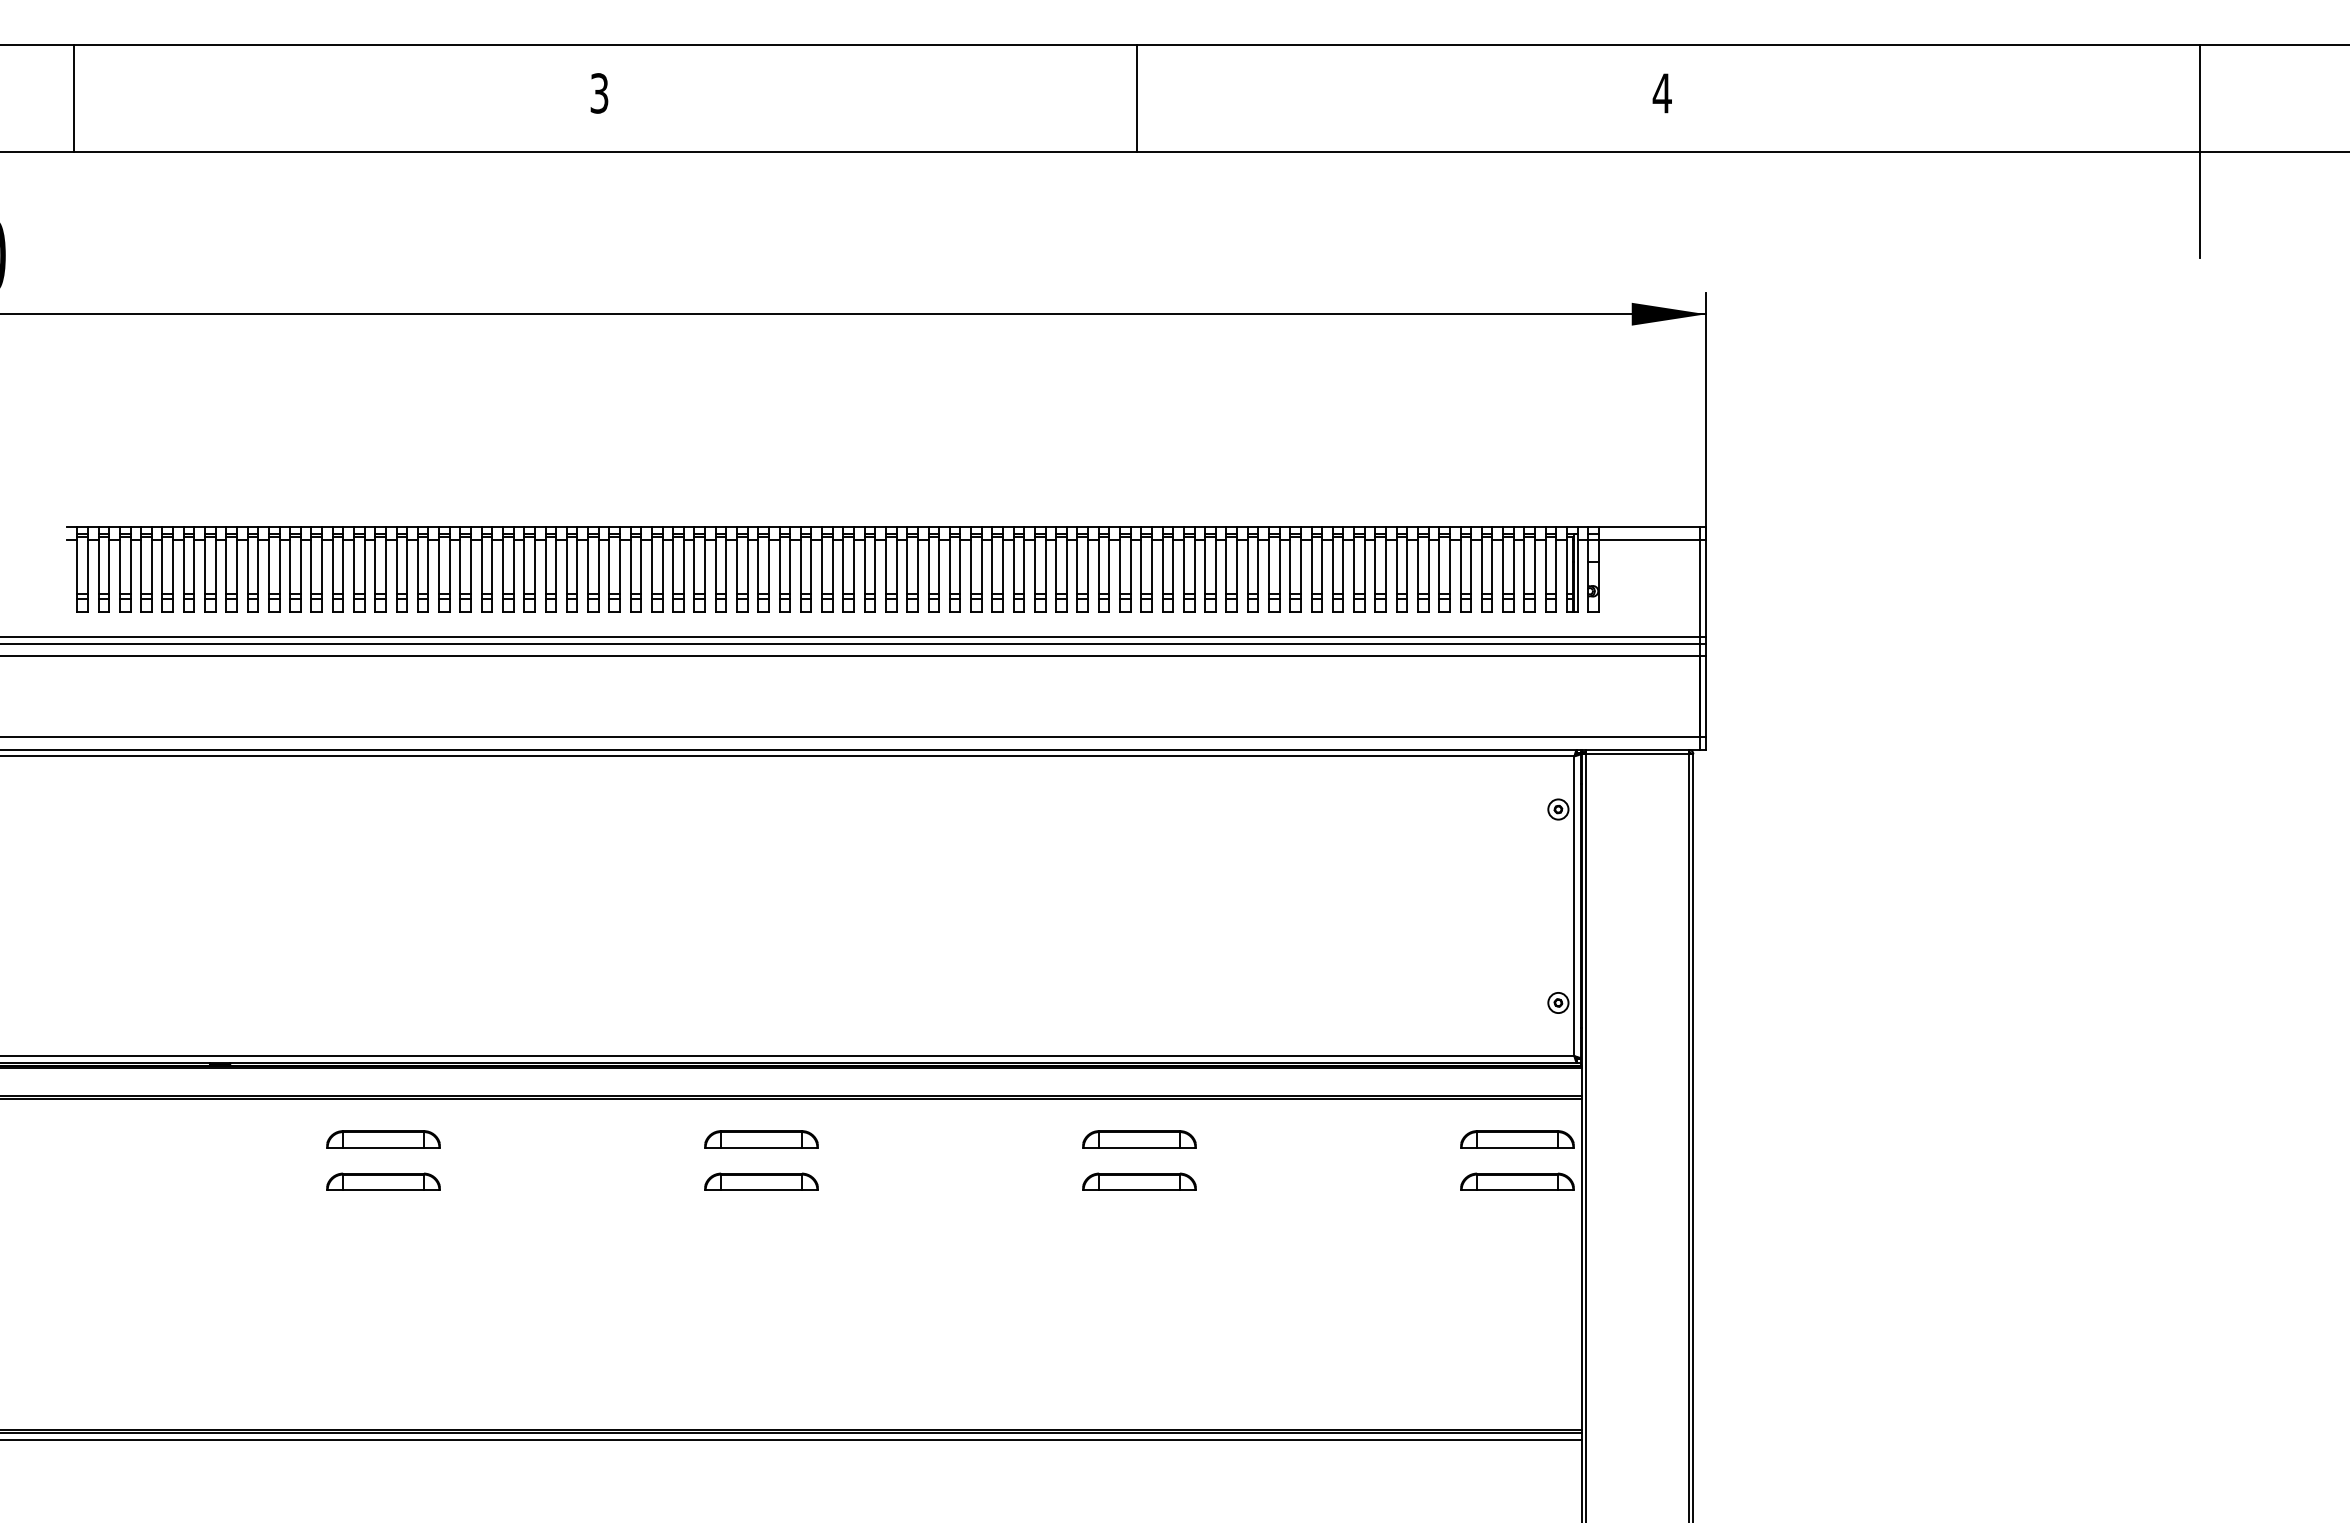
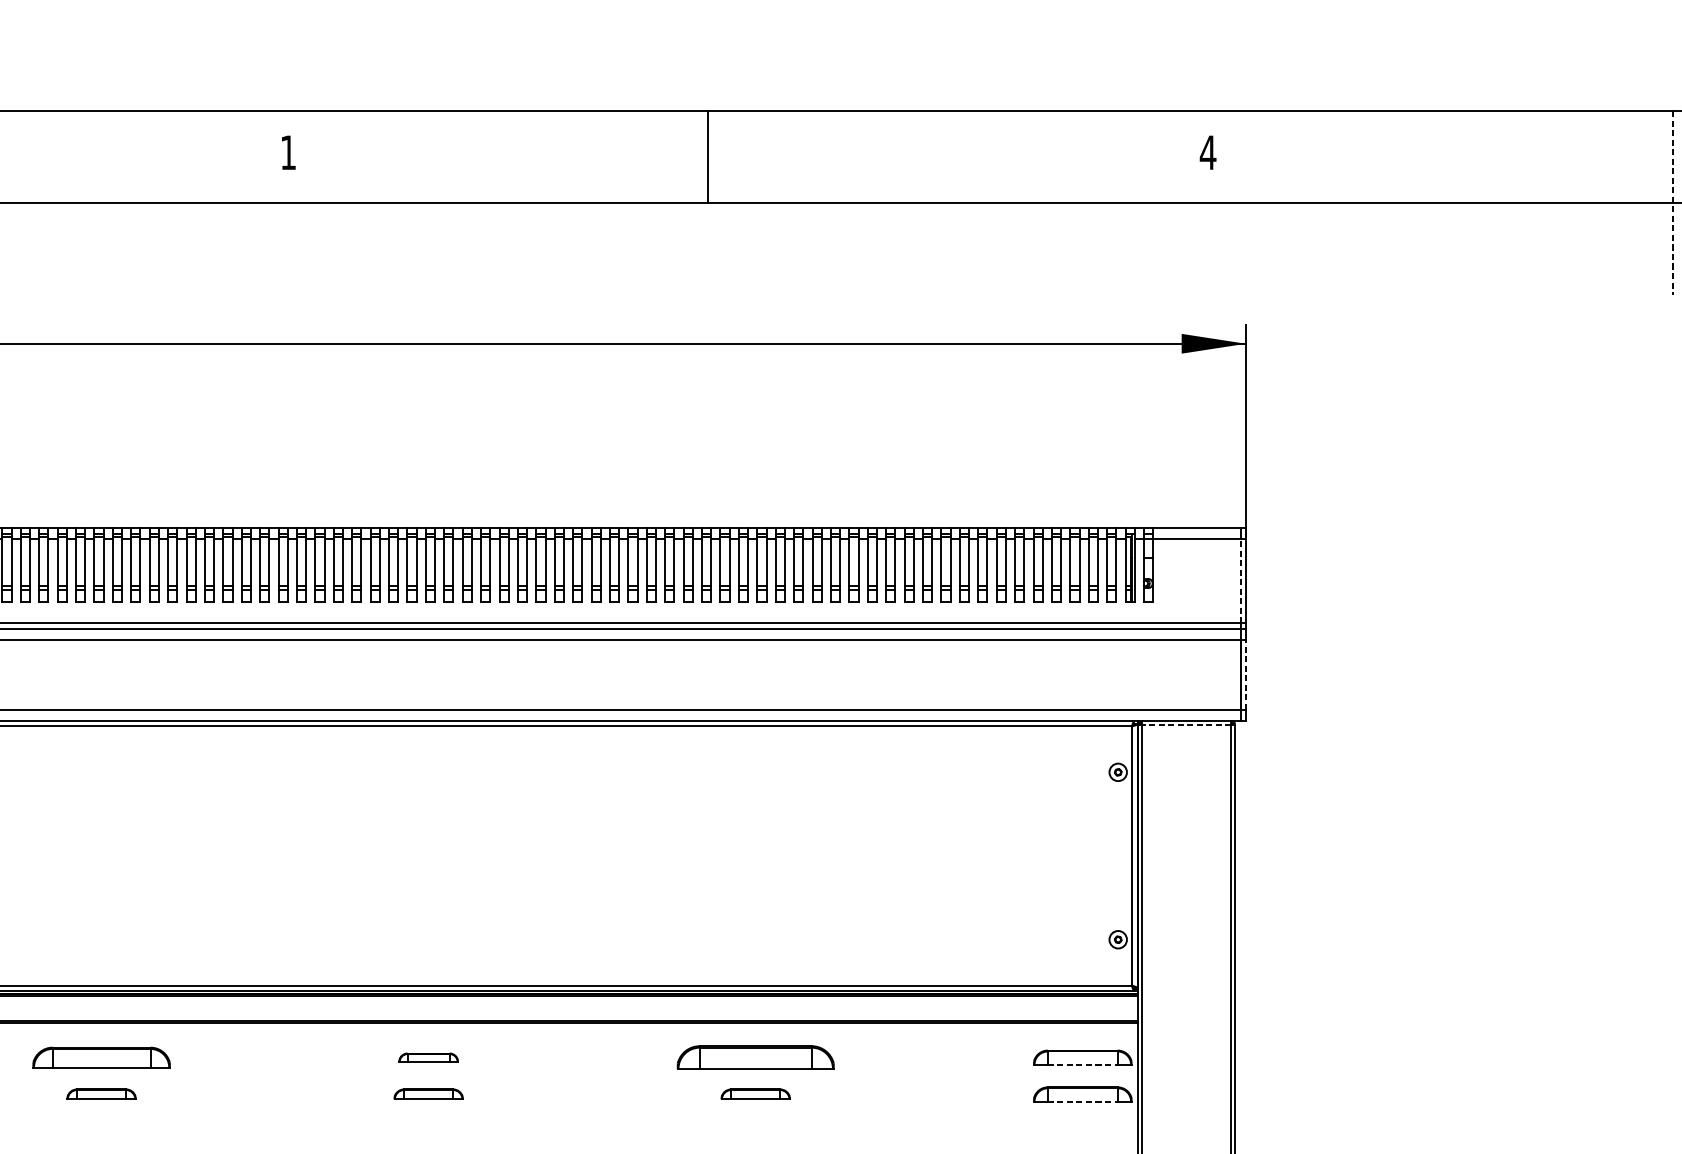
text: (599, 93) -> (288, 152), 3 -> 1
line: (1137, 98) -> (708, 157), moved
line: (2200, 152) -> (1673, 203), solid -> dashed
line: (1699, 588) -> (1240, 581), solid -> dashed
line: (1706, 696) -> (1246, 674), solid -> dashed
line: (1637, 754) -> (1186, 724), solid -> dashed
part: (383, 1139) -> (101, 1057), size x1.4
part: (761, 1139) -> (428, 1057), size x0.6
part: (1139, 1139) -> (755, 1057), size x1.6
line: (1518, 1147) -> (1083, 1064), solid -> dashed
part: (383, 1181) -> (101, 1094), size x0.7
part: (761, 1181) -> (428, 1094), size x0.7
part: (1139, 1181) -> (755, 1094), size x0.7
line: (1518, 1190) -> (1083, 1102), solid -> dashed

